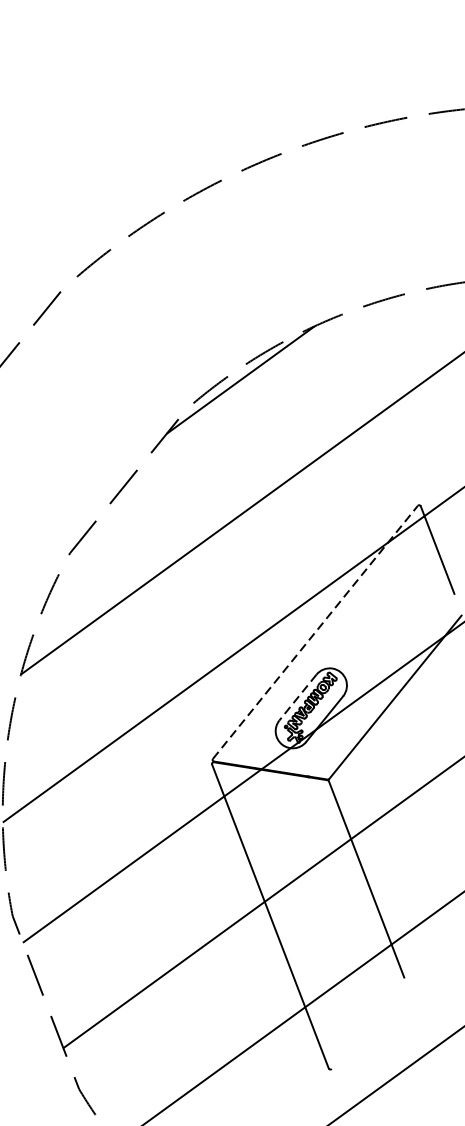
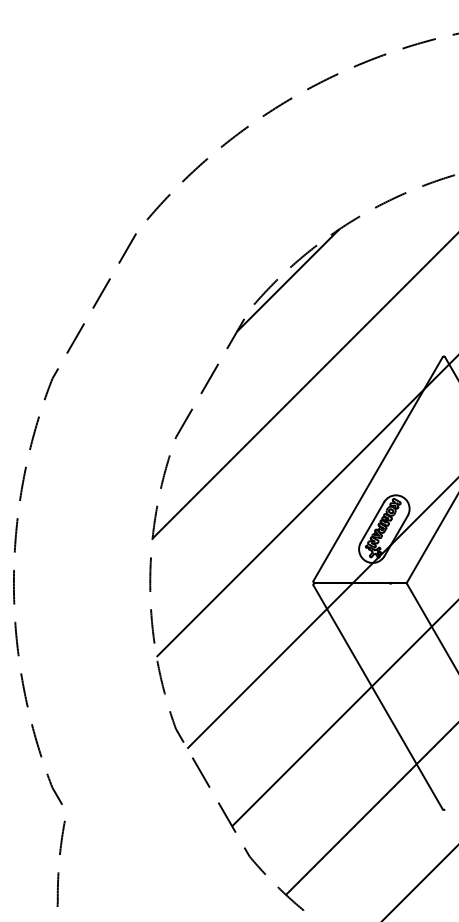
line: (316, 631) -> (378, 468), dashed -> solid
line: (297, 697) -> (372, 522), dashed -> solid

